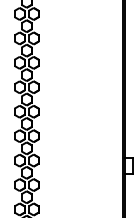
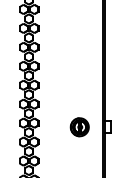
part: (91, 166) -> (79, 127), added

